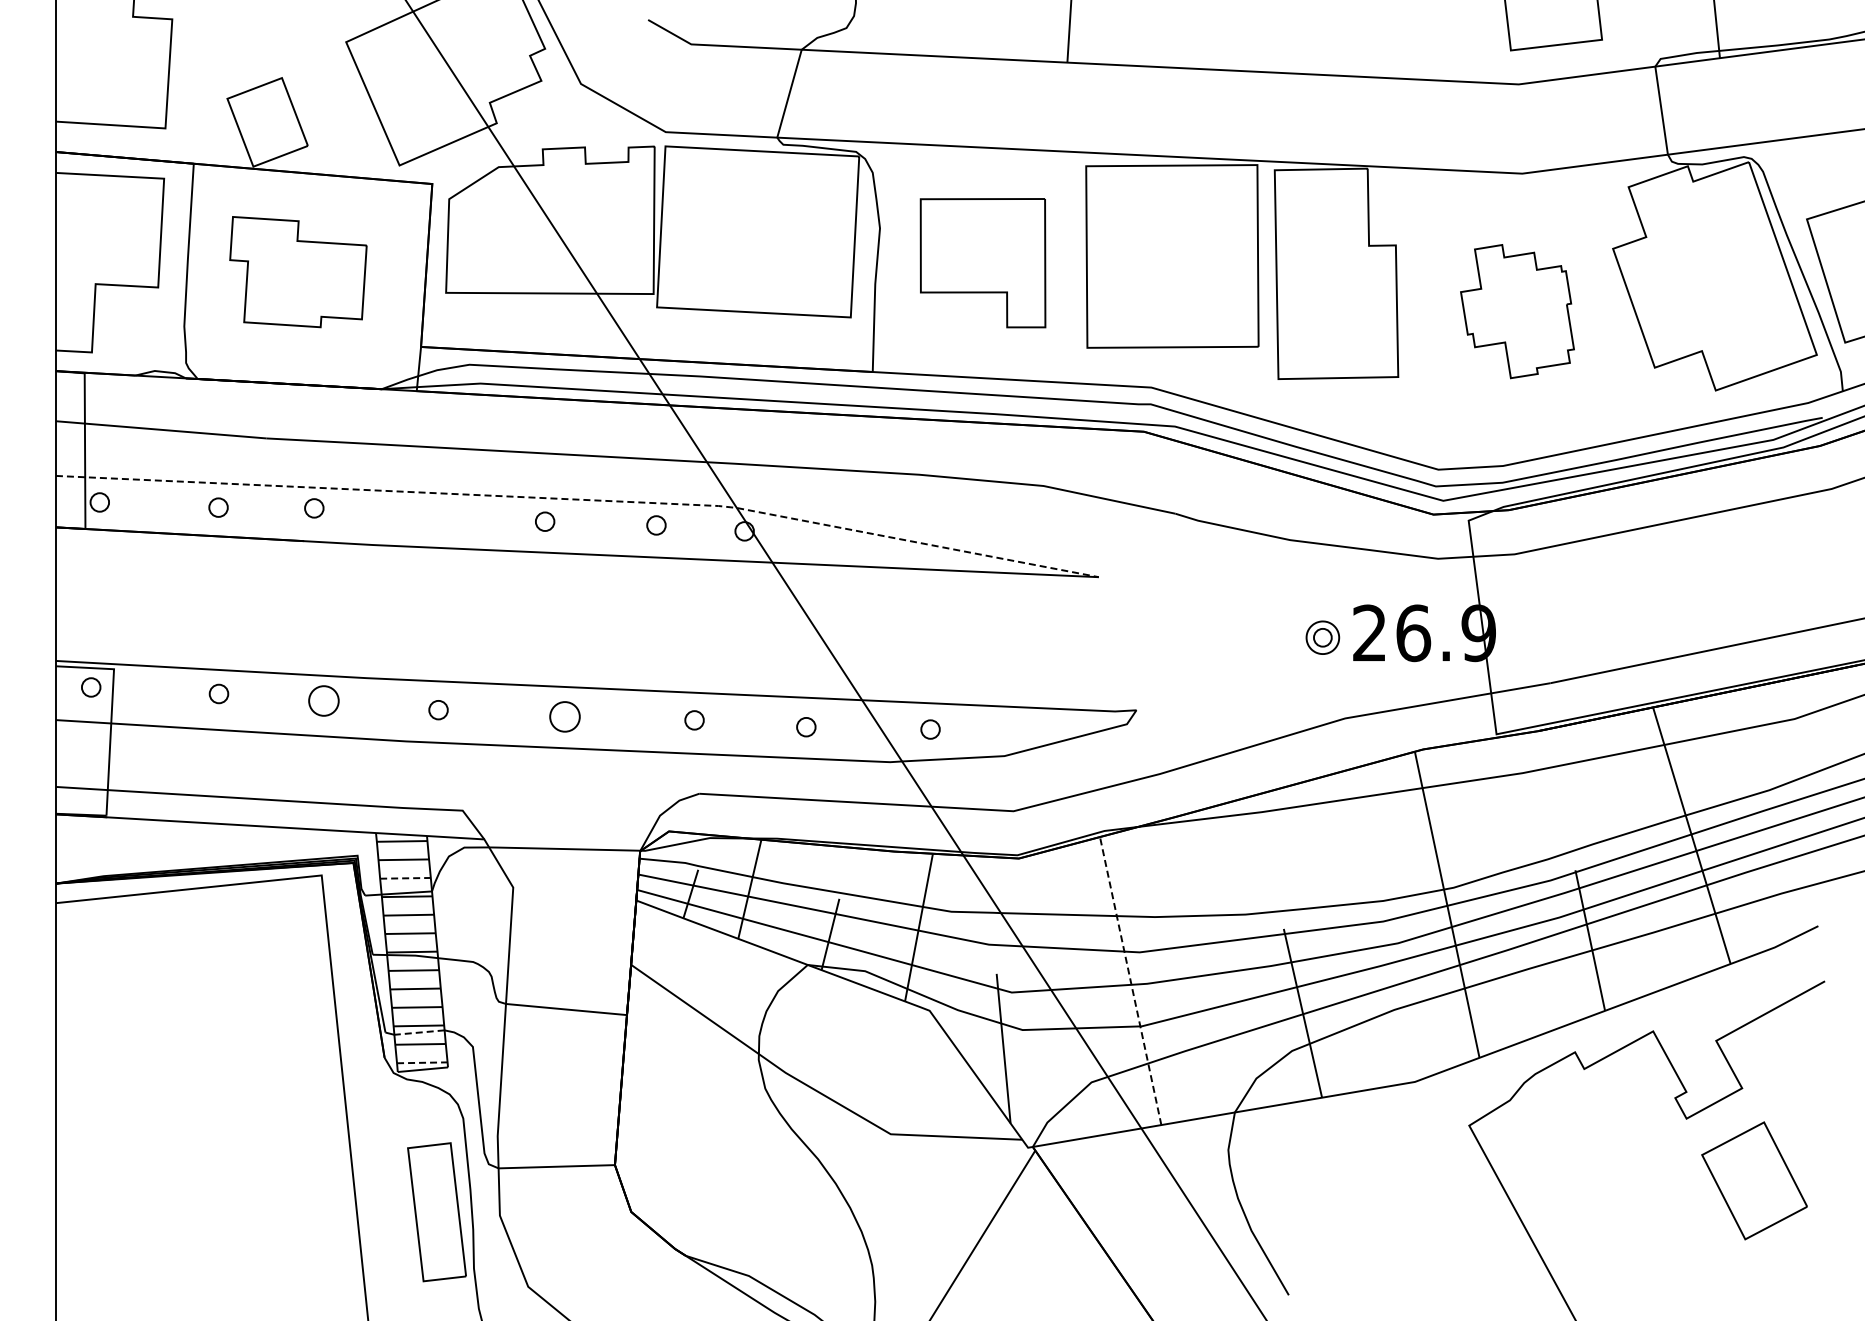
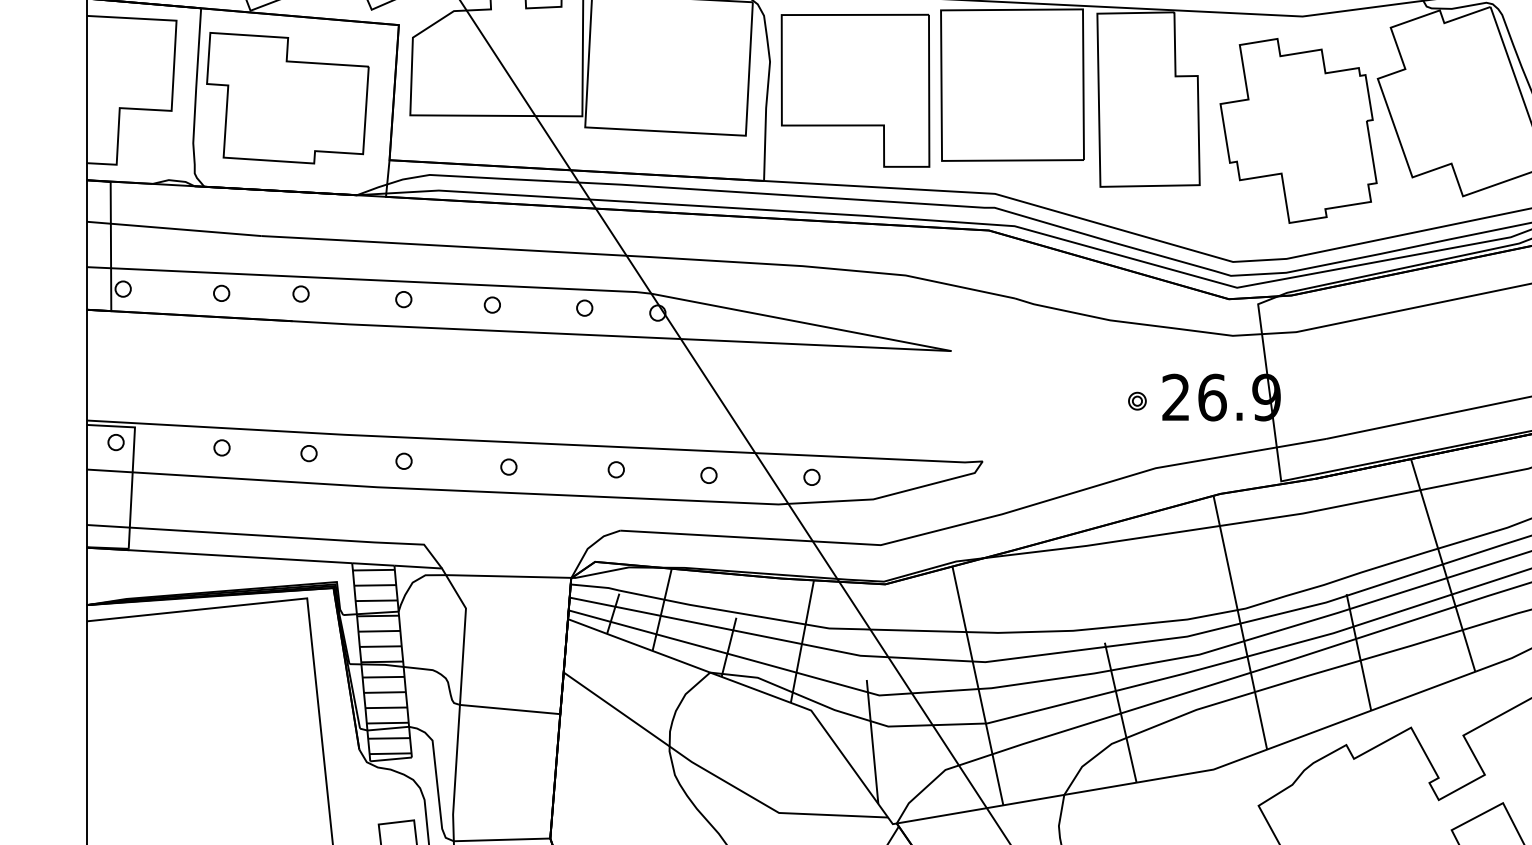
part: (982, 262) -> (855, 90), size x1.43
part: (298, 271) -> (287, 97), size x1.43
part: (1517, 311) -> (1298, 130), size x1.67
line: (581, 499) -> (522, 286), dashed -> solid
part: (438, 514) -> (404, 299), added
part: (1323, 637) -> (1137, 401), size x0.62
part: (323, 700) -> (308, 453), size x0.62
part: (564, 717) -> (508, 467), size x0.62
line: (405, 878) -> (376, 600), dashed -> solid
line: (1130, 980) -> (977, 685), dashed -> solid
line: (419, 1032) -> (388, 728), dashed -> solid
line: (422, 1062) -> (390, 753), dashed -> solid

